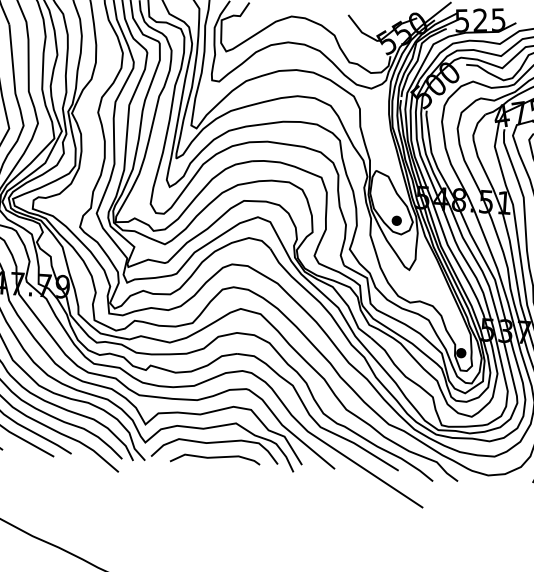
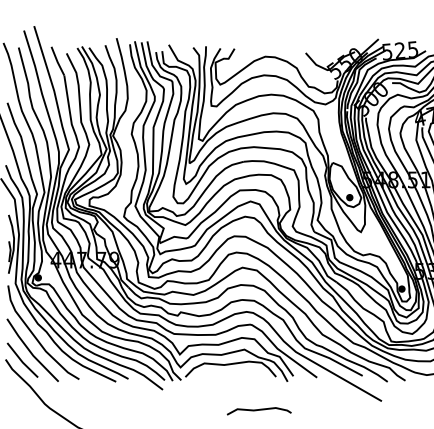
curve: (214, 458) -> (258, 410), moved

